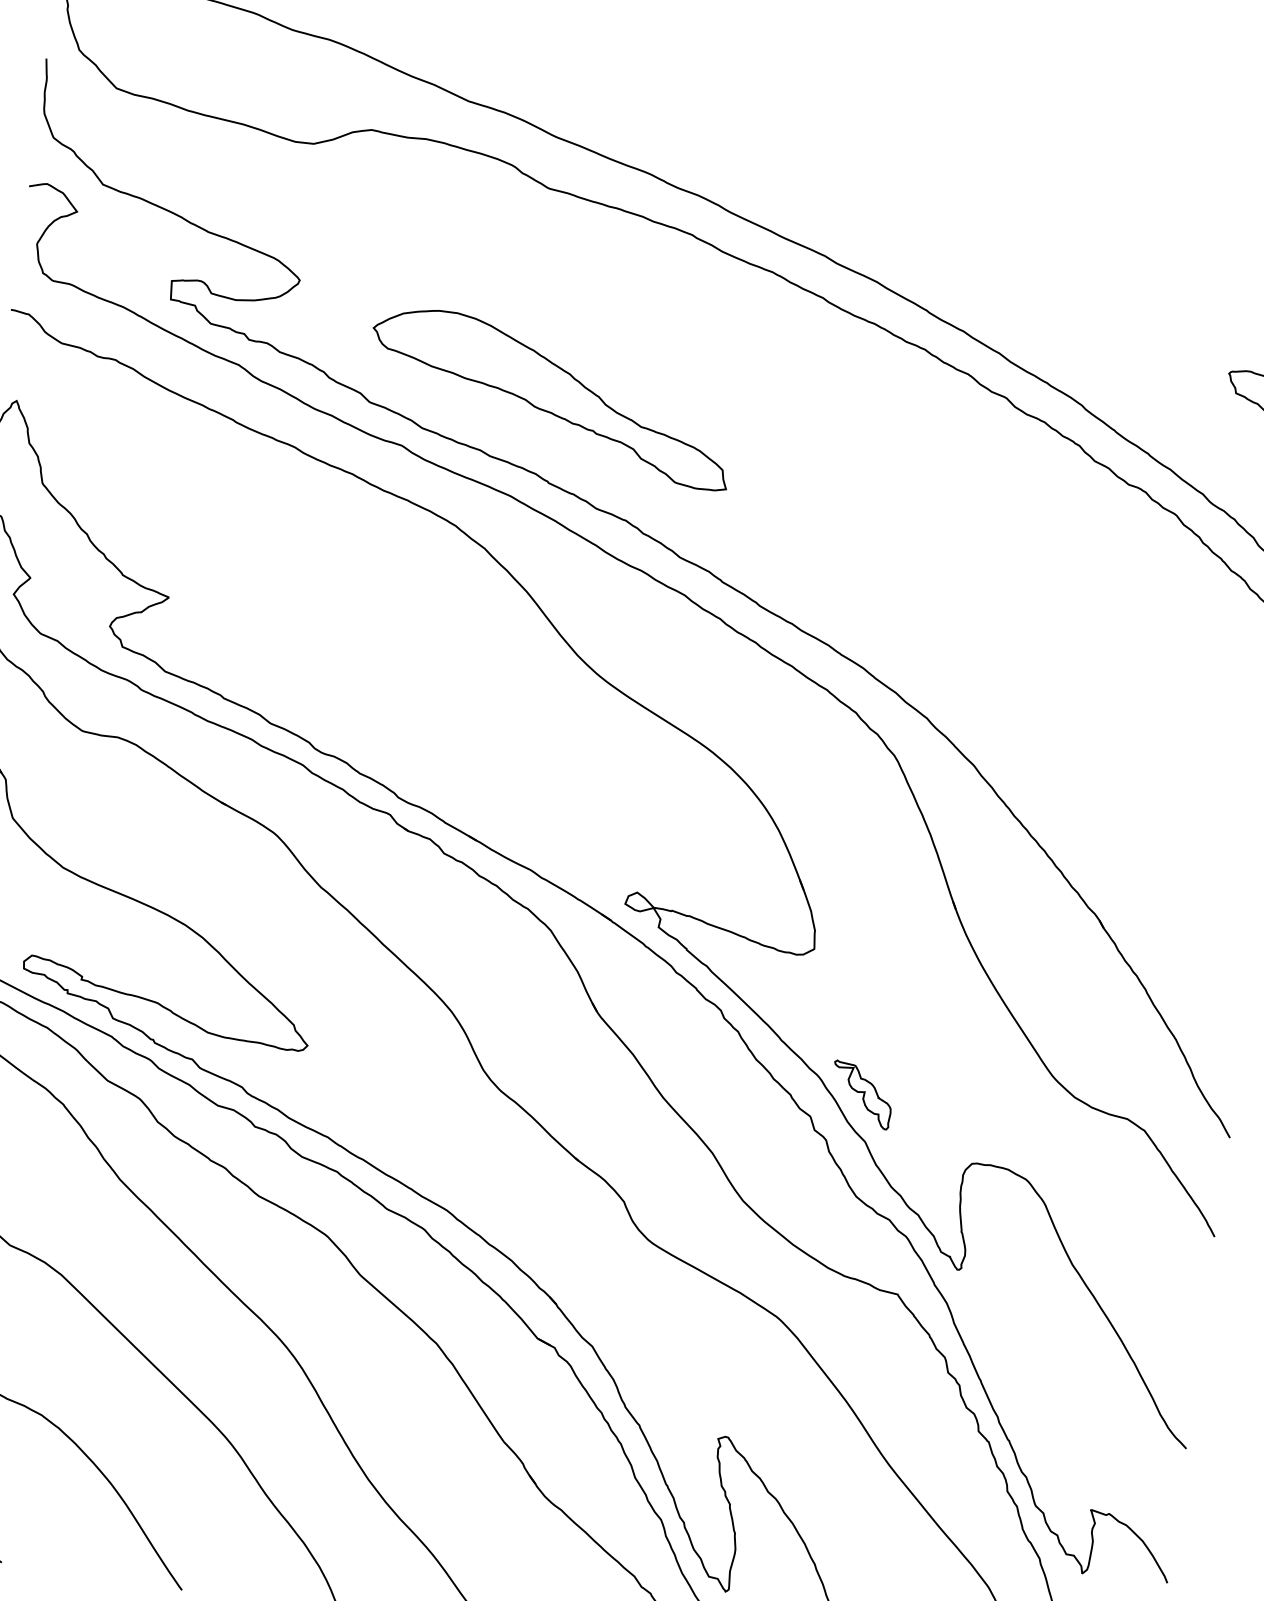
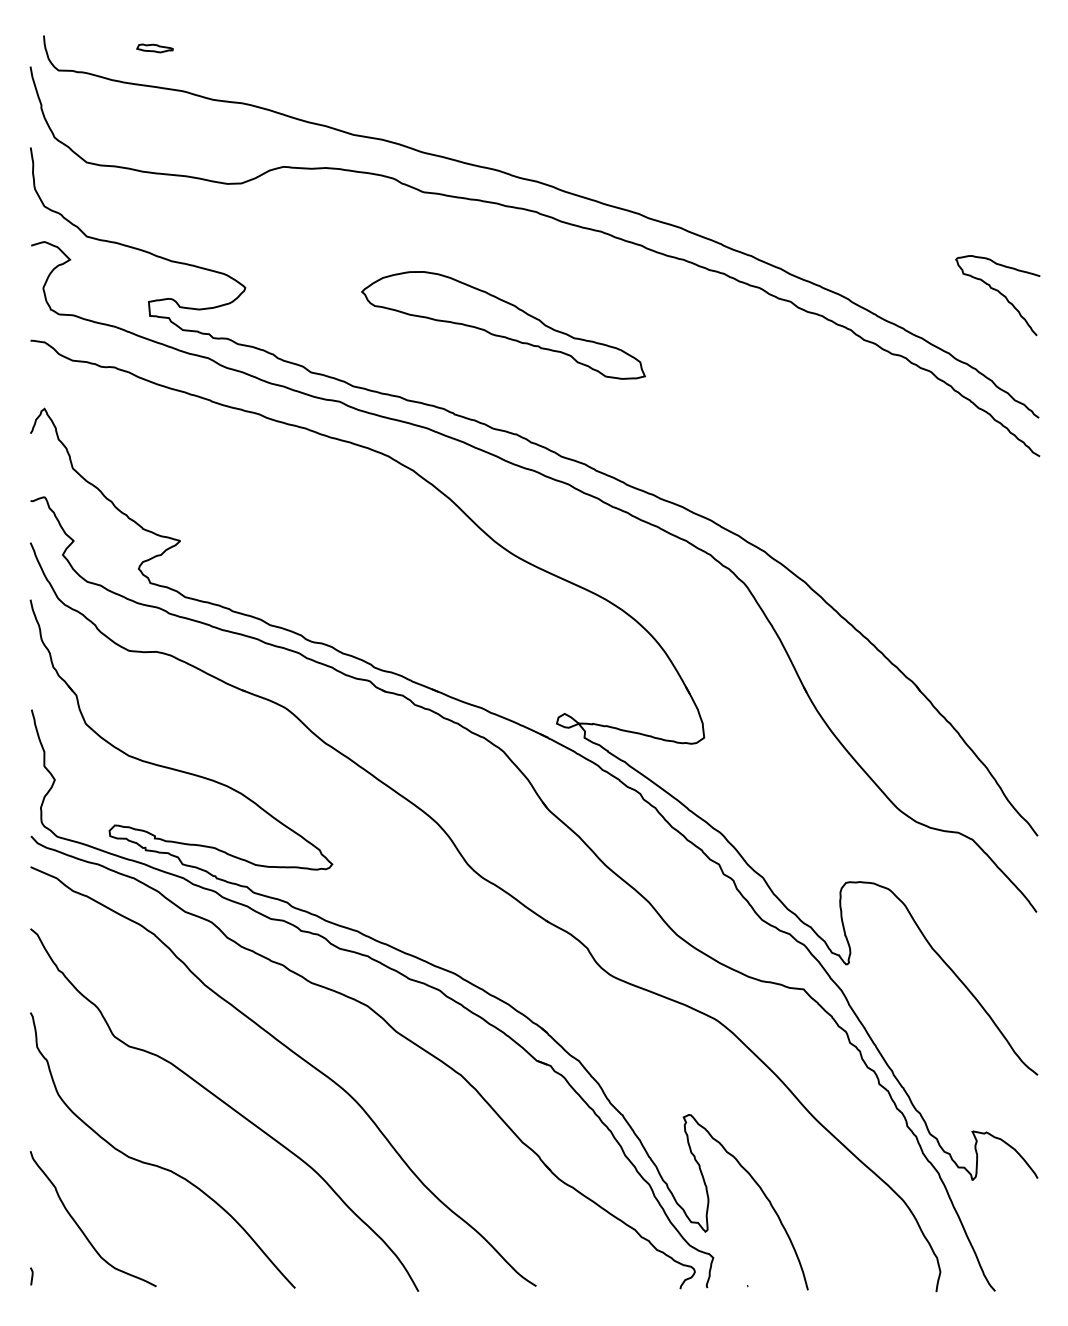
part: (551, 397) -> (503, 325), moved
part: (861, 1094) -> (755, 842), removed

